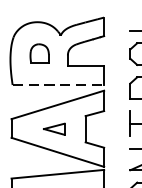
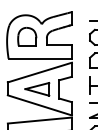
part: (39, 52) -> (27, 36), size x1.43
line: (58, 84) -> (40, 58), dashed -> solid
part: (54, 129) -> (37, 89), size x1.67

